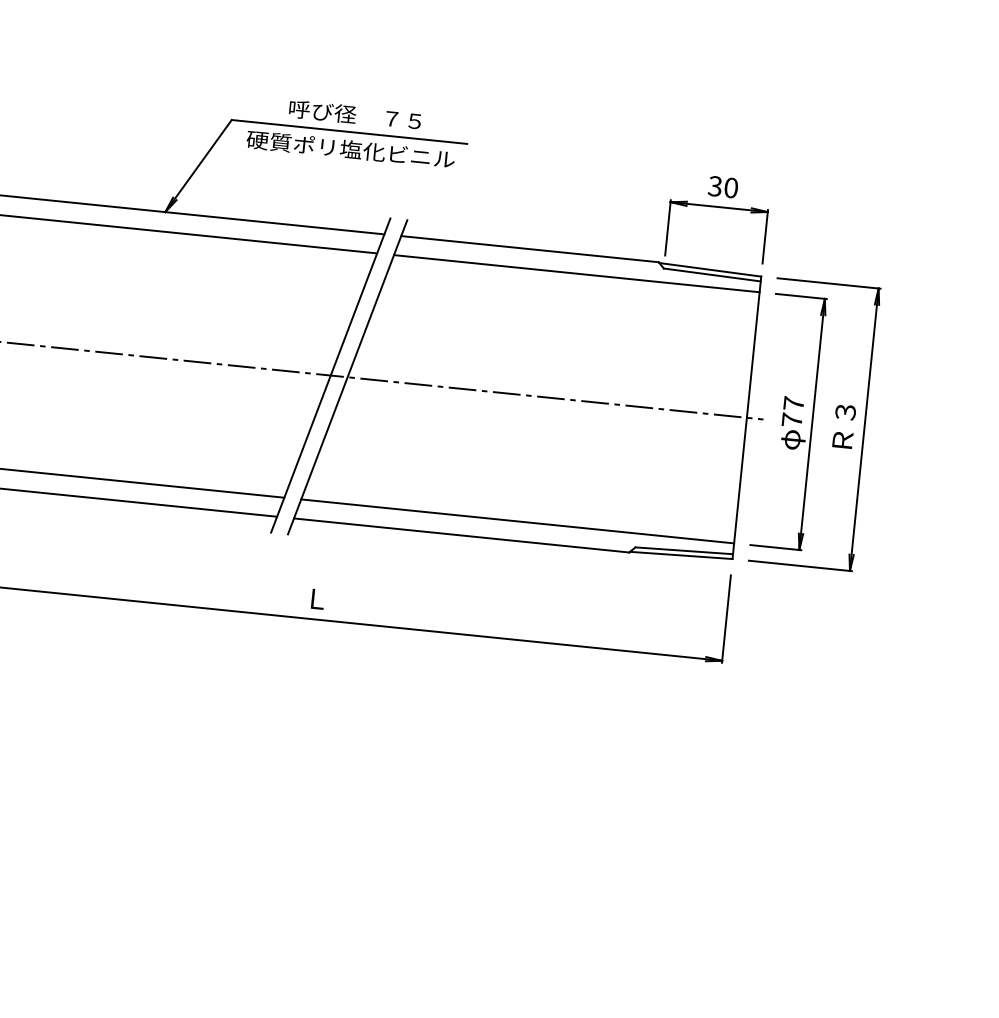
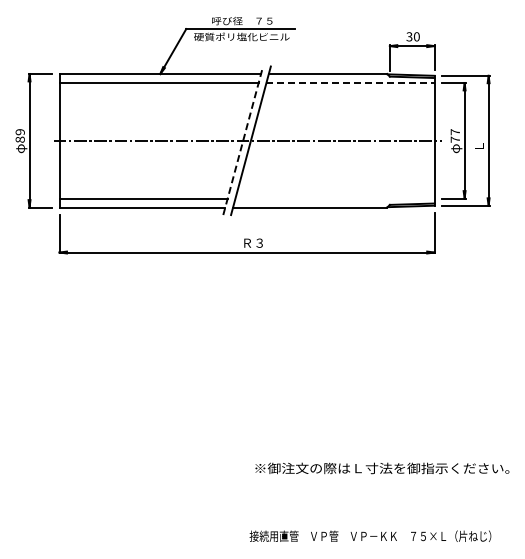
line: (578, 274) -> (351, 83), solid -> dashed
line: (331, 375) -> (243, 140), solid -> dashed
text: (842, 426) -> (478, 140), Ｒ３ -> Ｌ
line: (516, 521) -> (334, 198), removed
text: (330, 599) -> (253, 242), Ｌ -> Ｒ３

